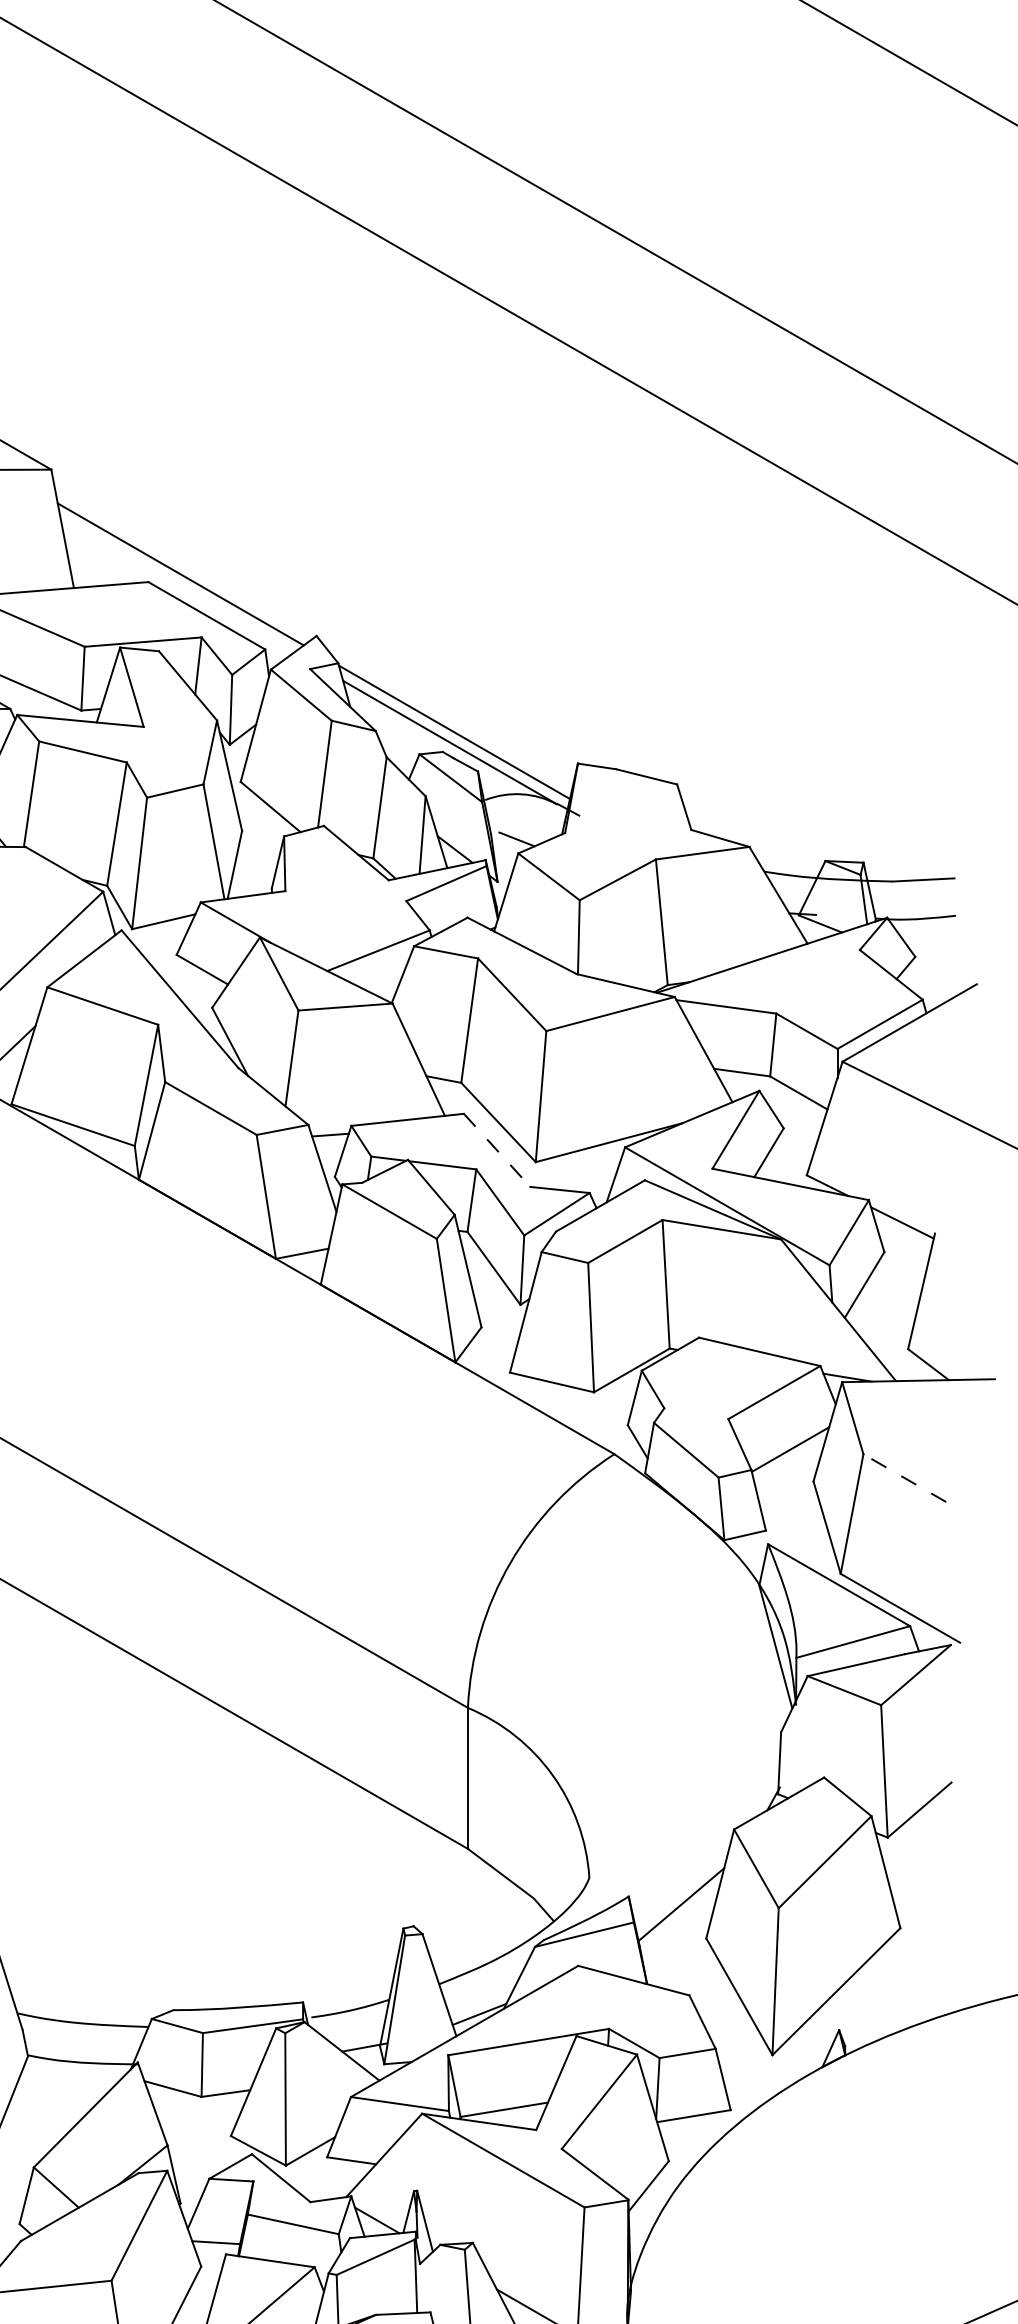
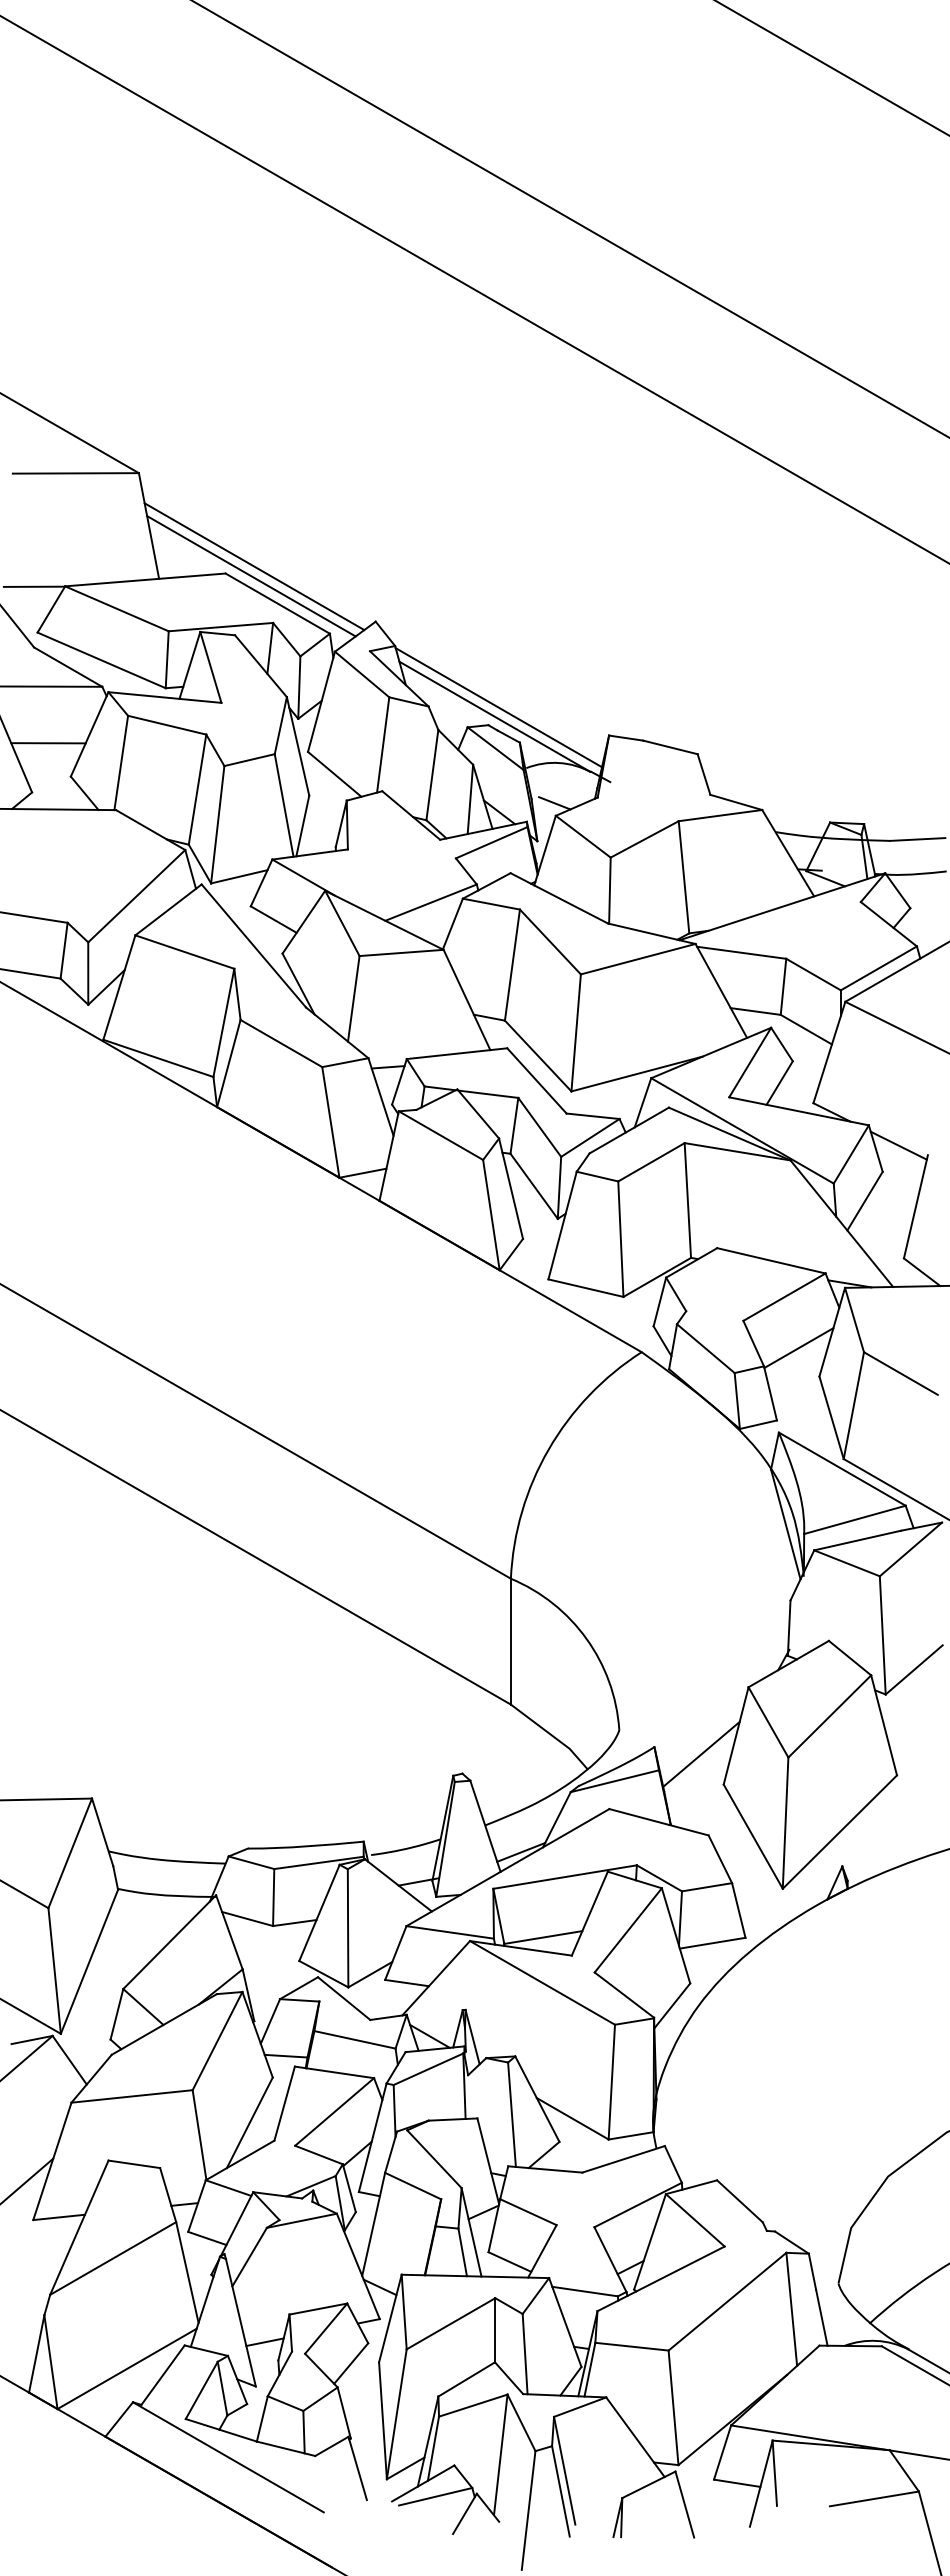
line: (177, 585) -> (251, 576), added
line: (497, 1151) -> (537, 1081), dashed -> solid
line: (904, 1478) -> (900, 1373), dashed -> solid

